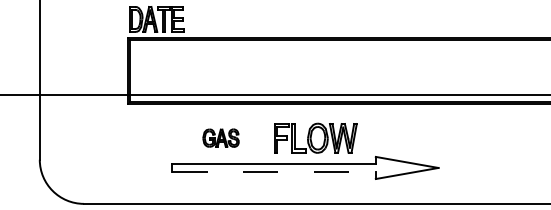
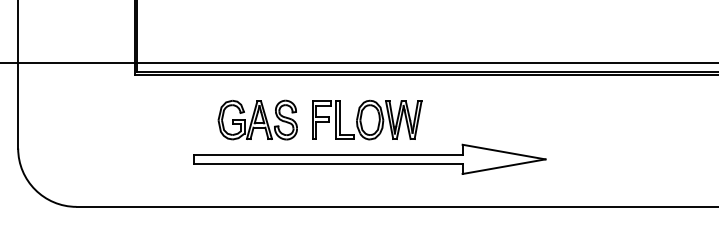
part: (220, 137) -> (257, 119), size x1.67
part: (315, 137) -> (366, 119), moved
line: (274, 171) -> (328, 164), dashed -> solid

